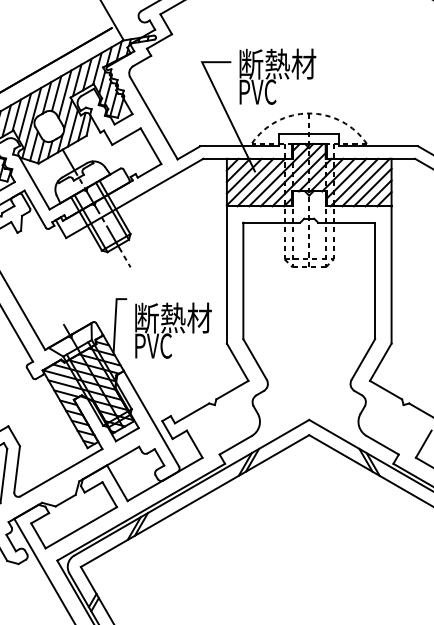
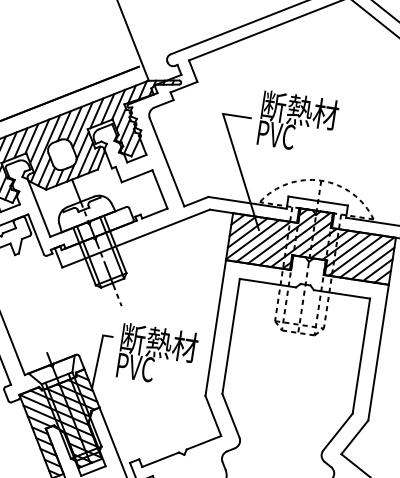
text: (277, 76) -> (297, 122), moved
text: (173, 330) -> (157, 355), moved

